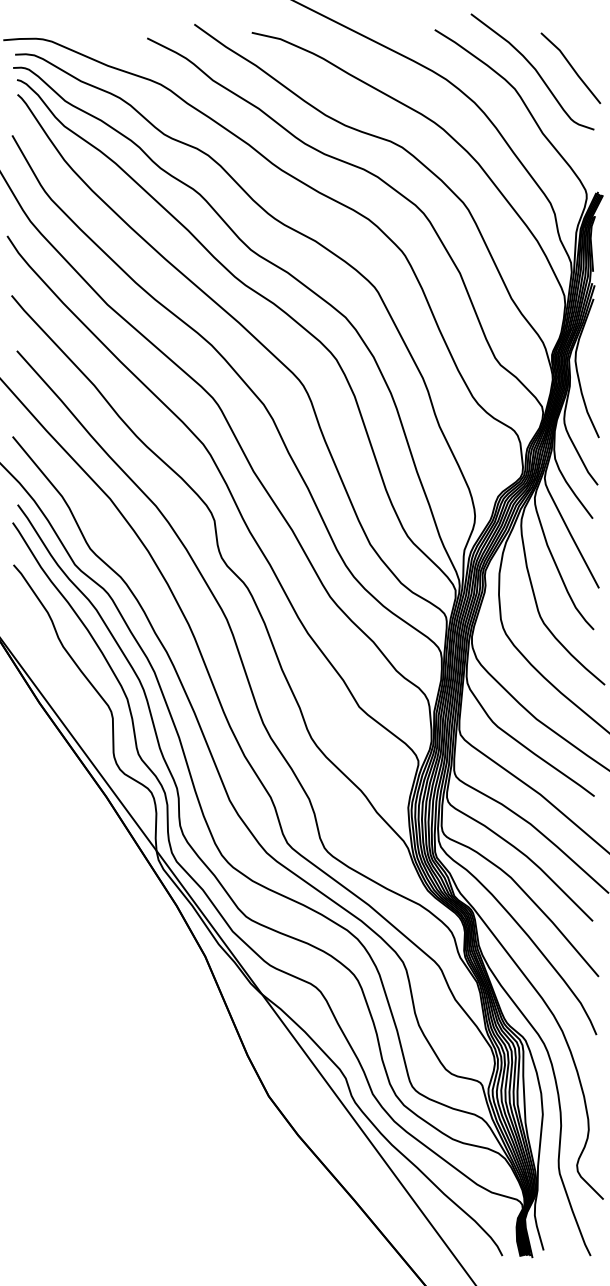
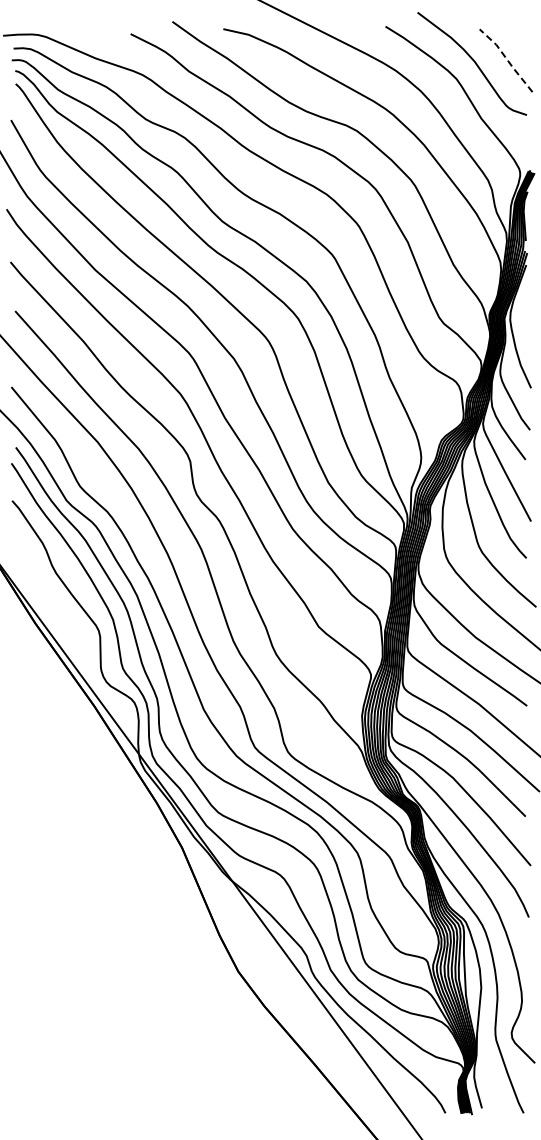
line: (572, 67) -> (507, 59), solid -> dashed

